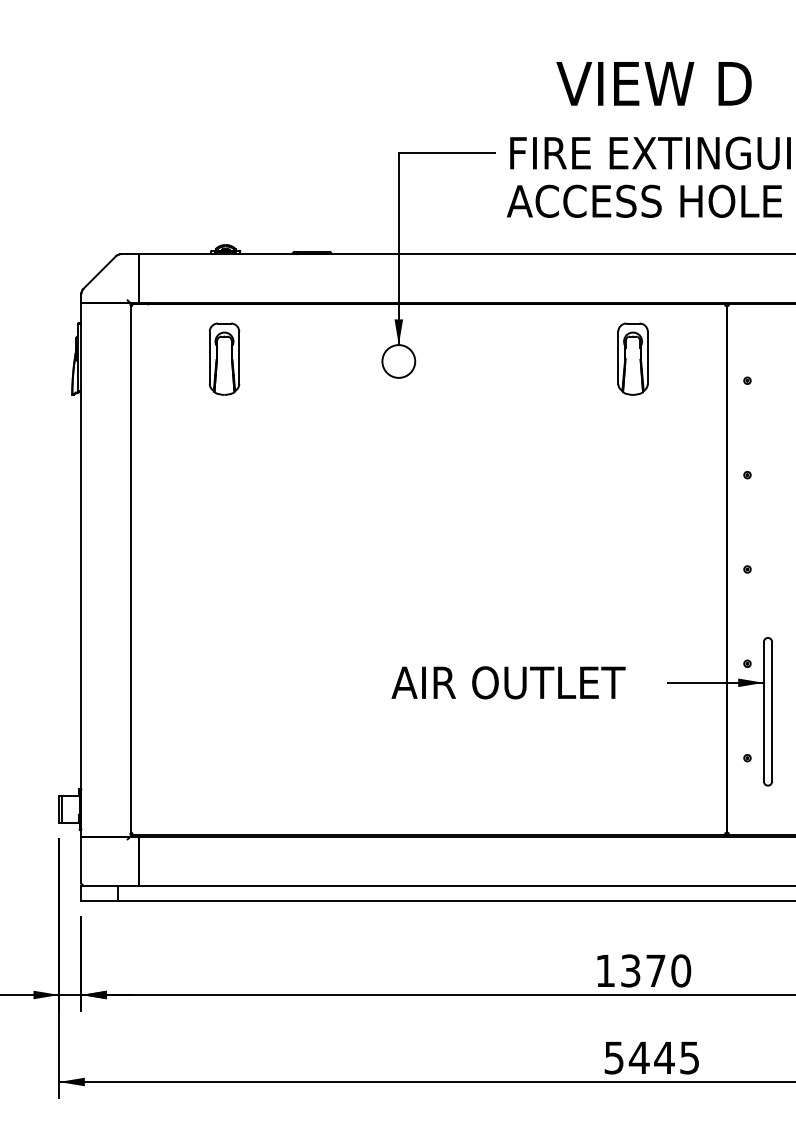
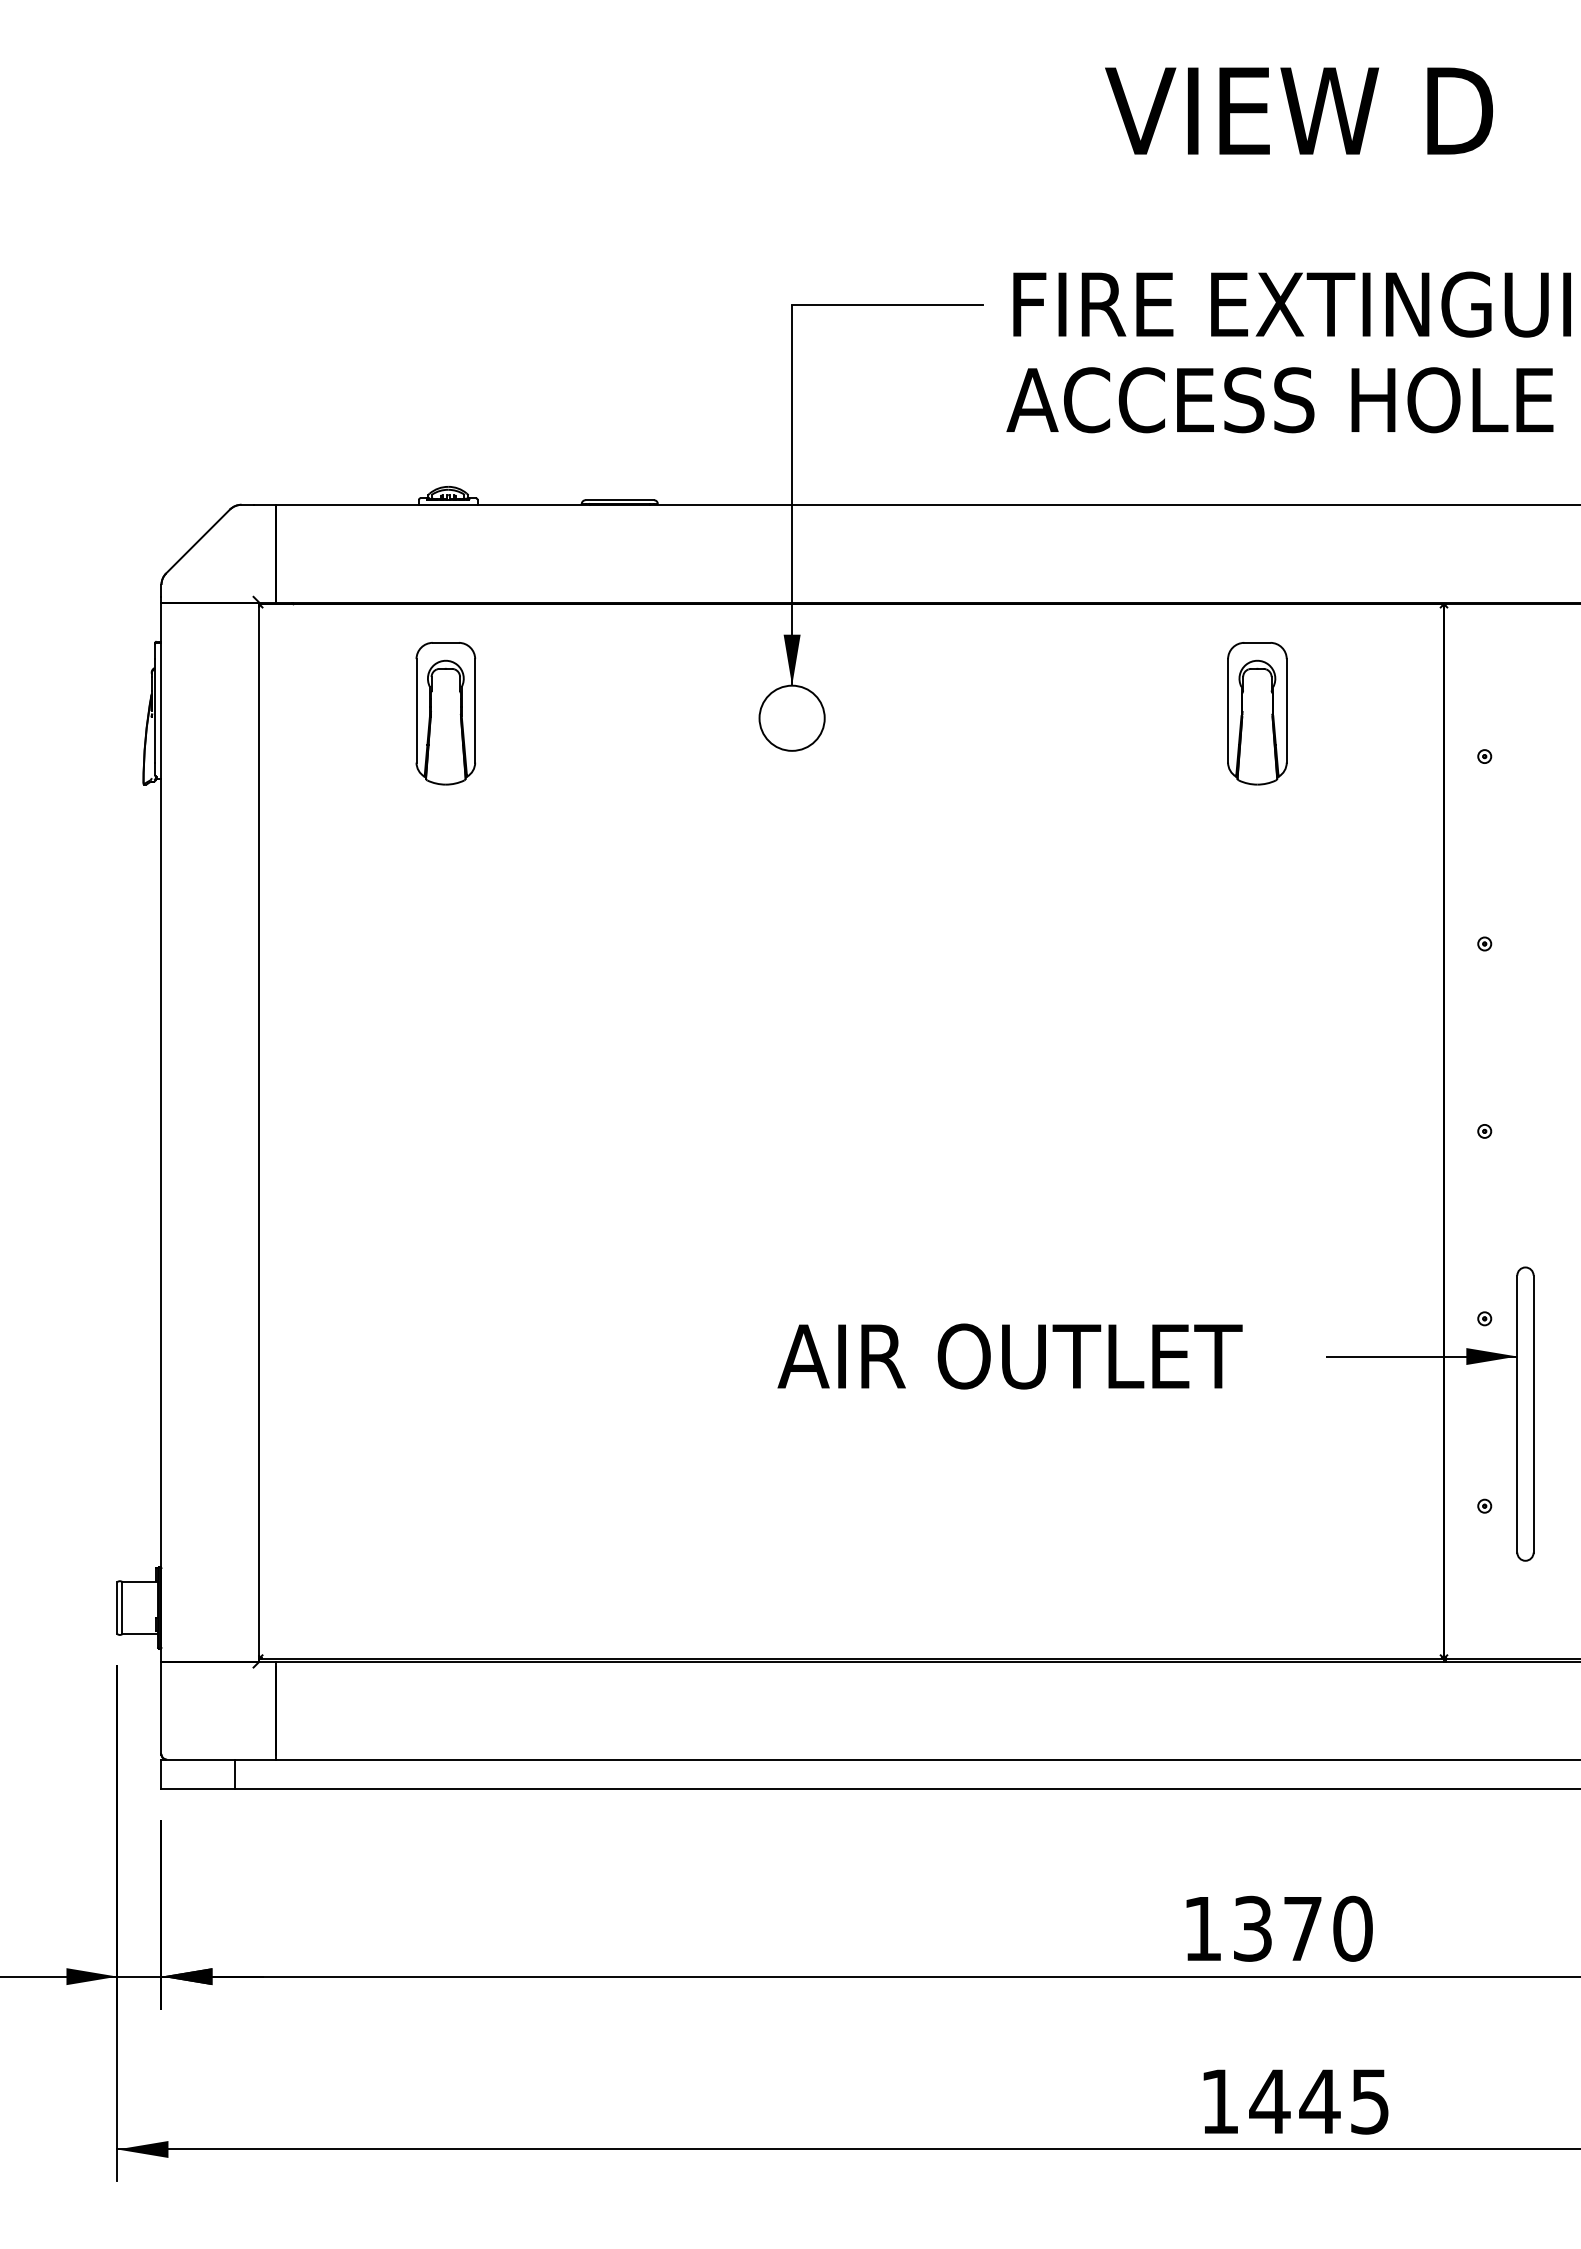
text: (653, 83) -> (1298, 110), moved
text: (613, 1057) -> (1218, 2100), 5445 -> 1445

